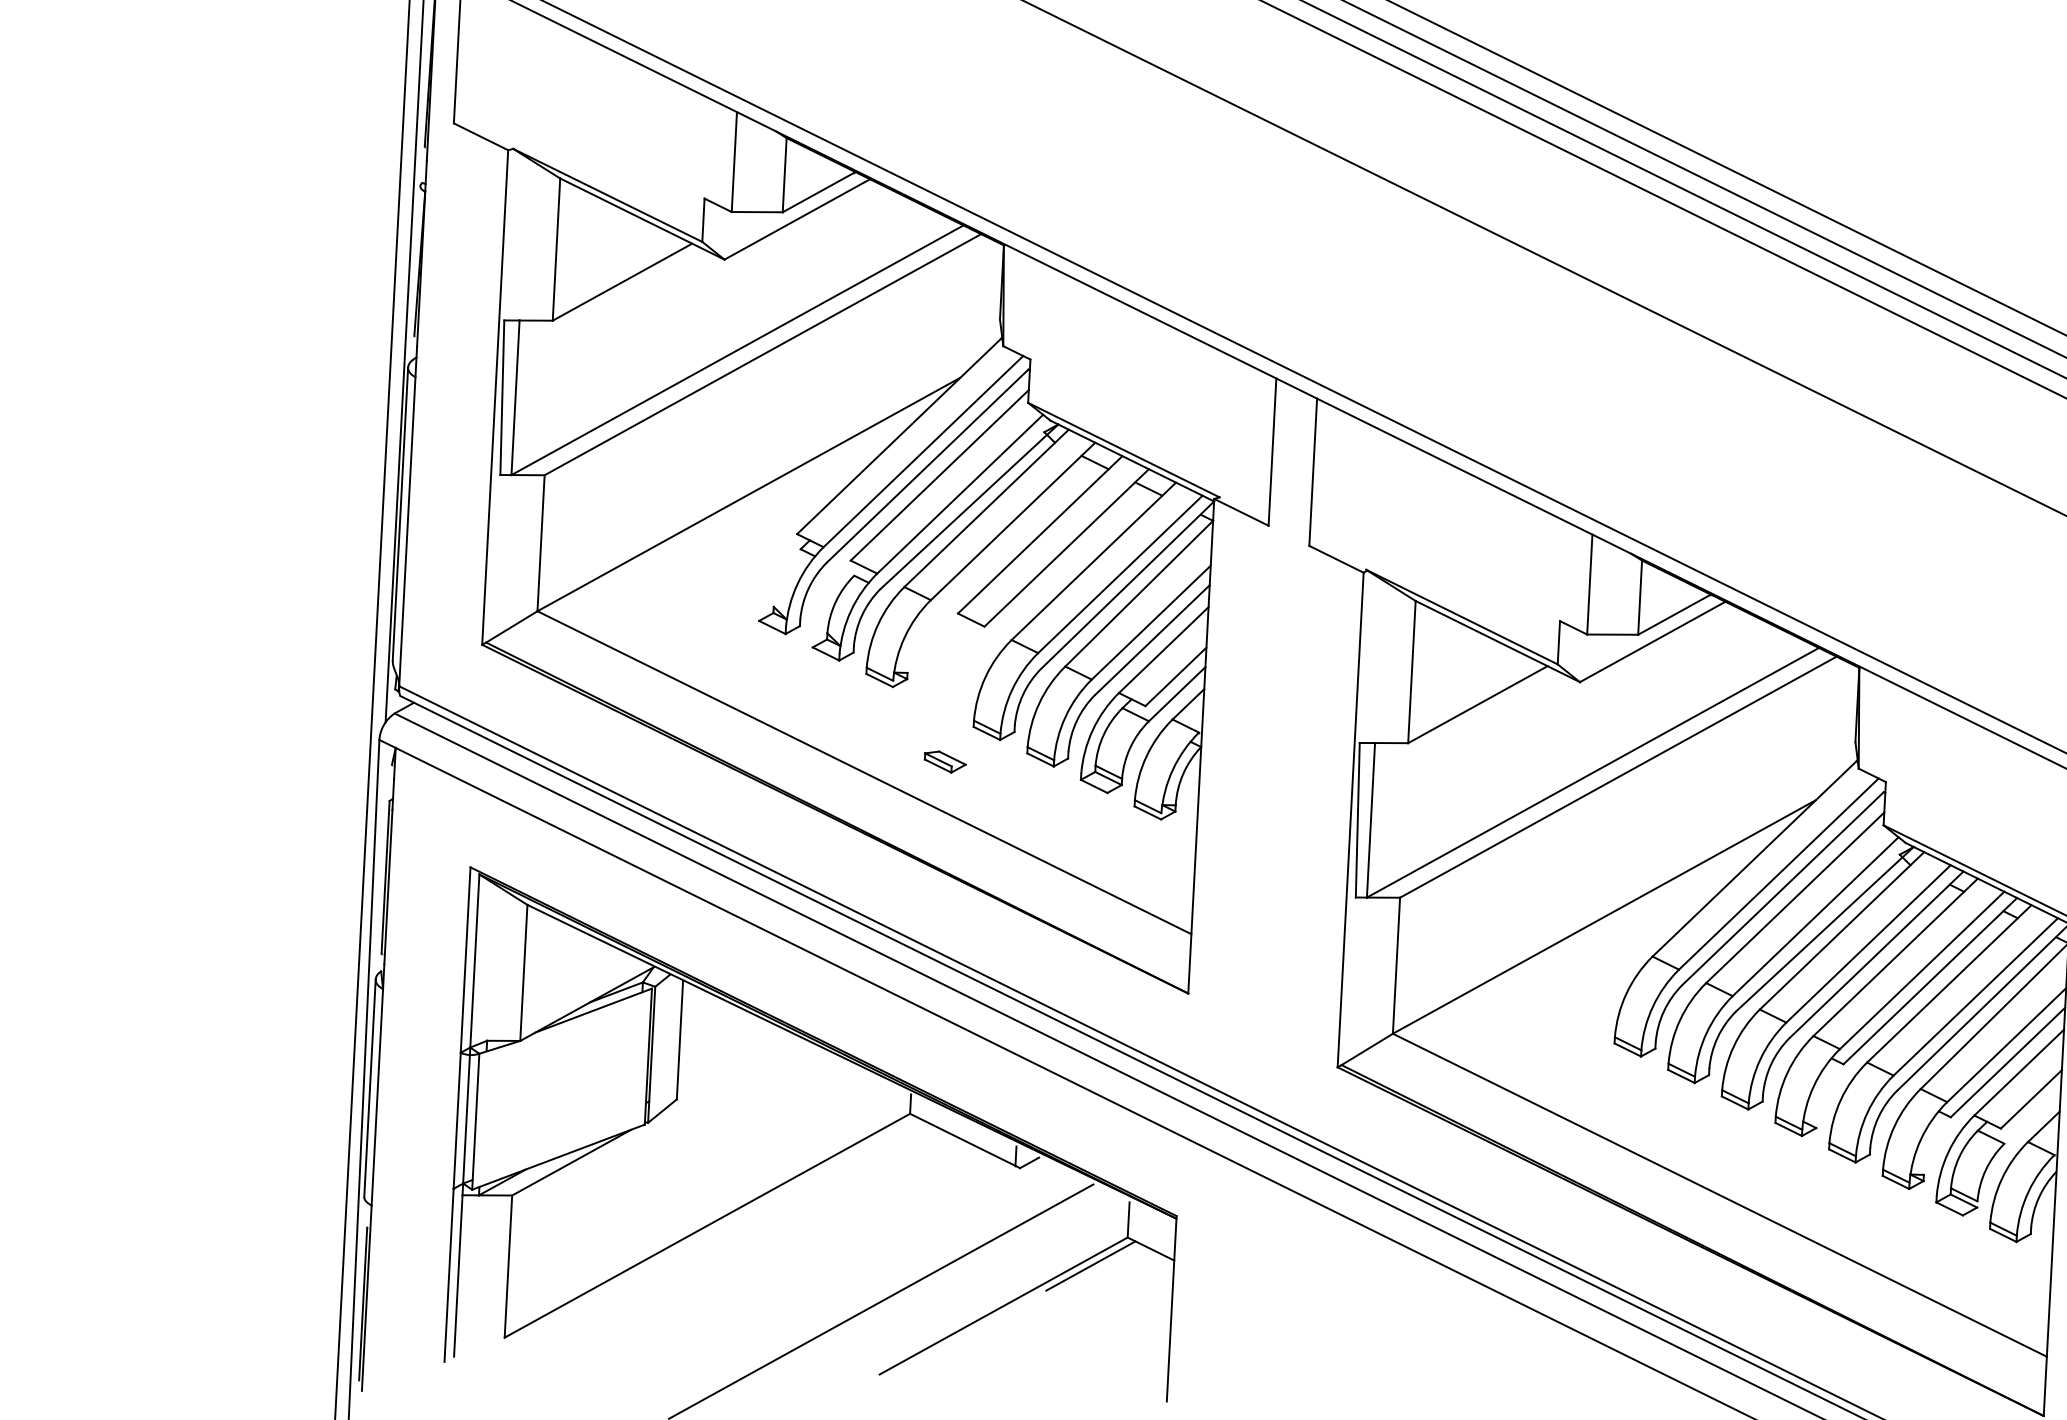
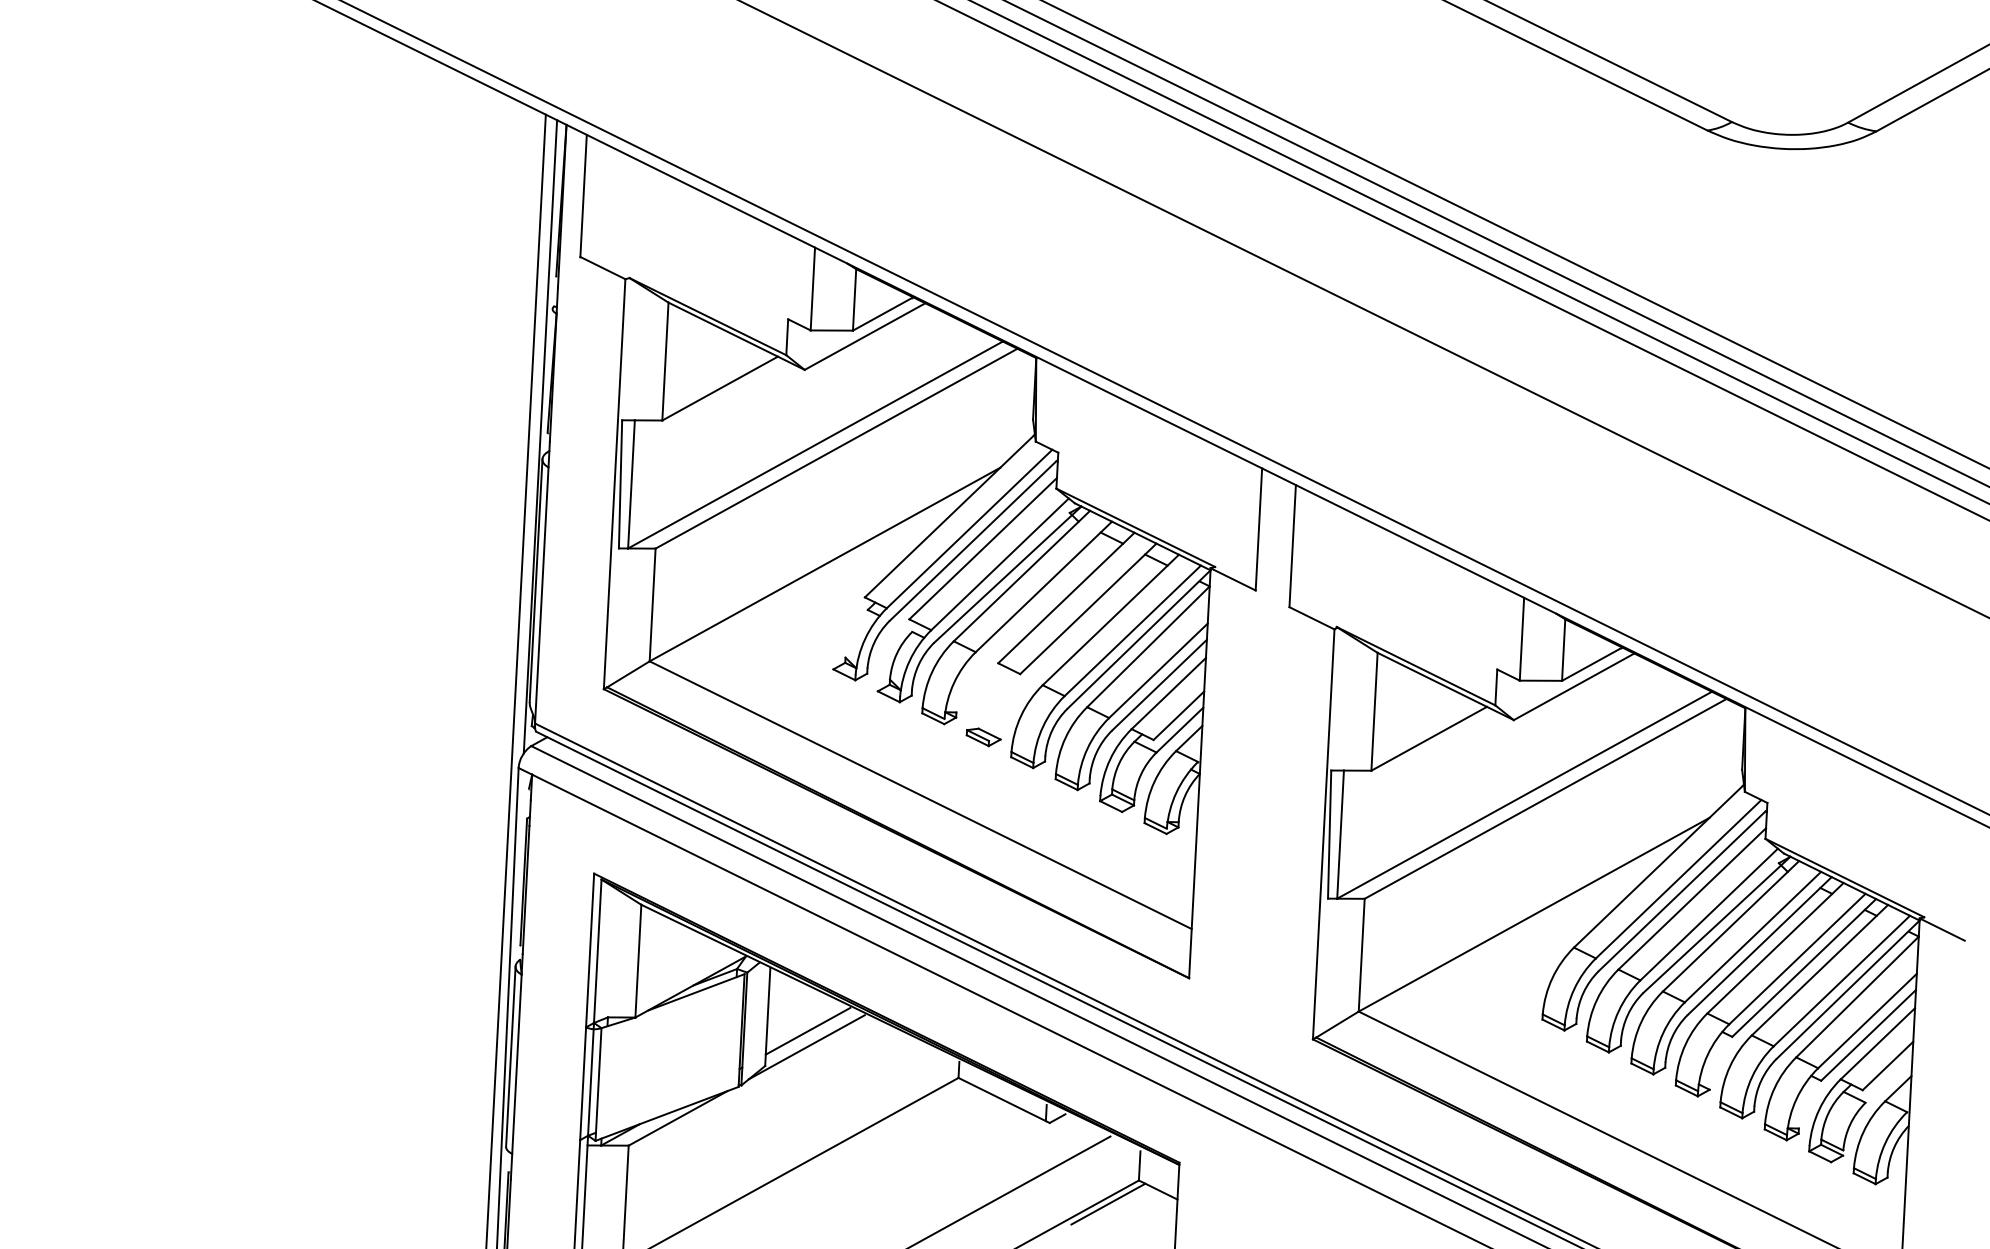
part: (945, 762) -> (983, 737), moved
line: (727, 1056) -> (807, 1030), added
line: (726, 1077) -> (806, 1047), added

